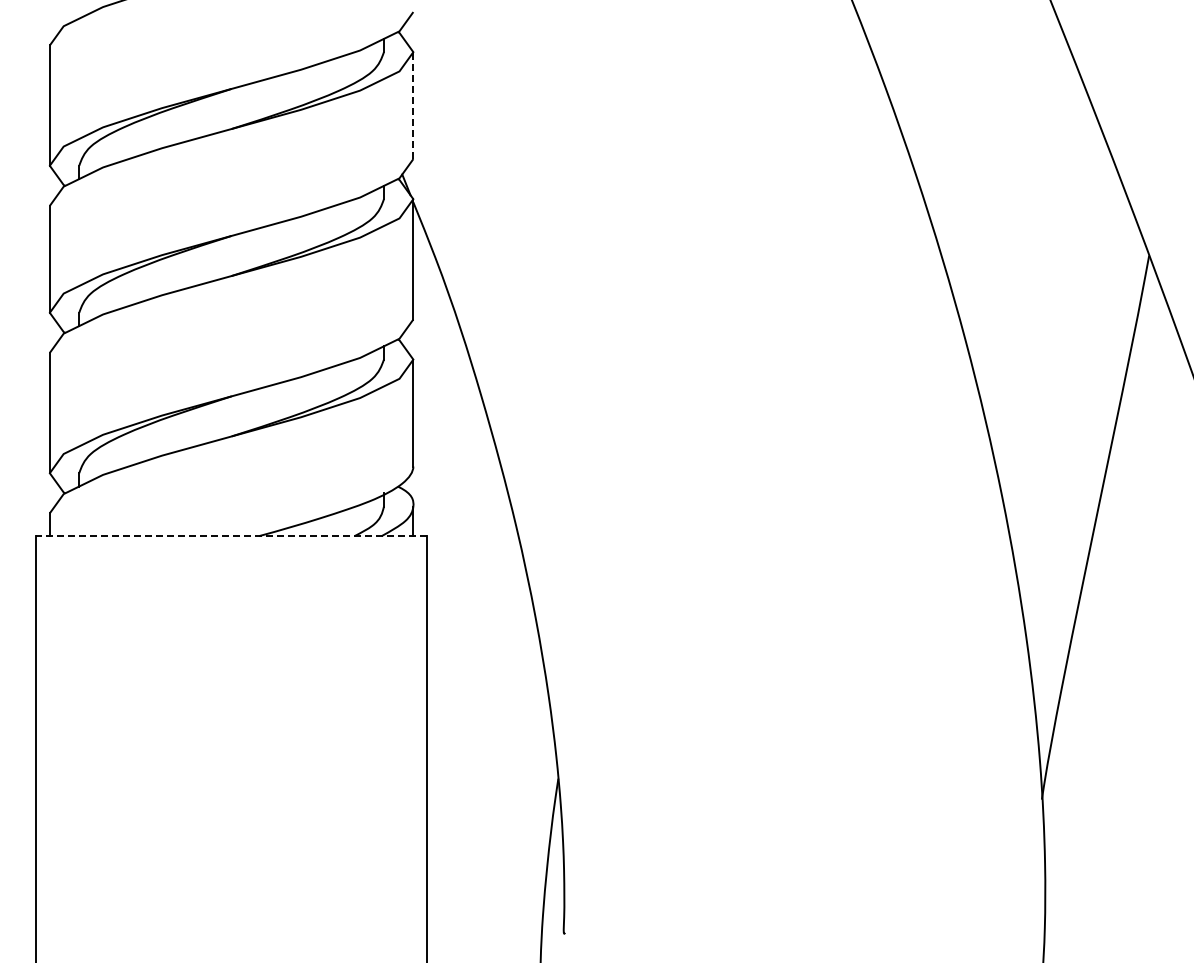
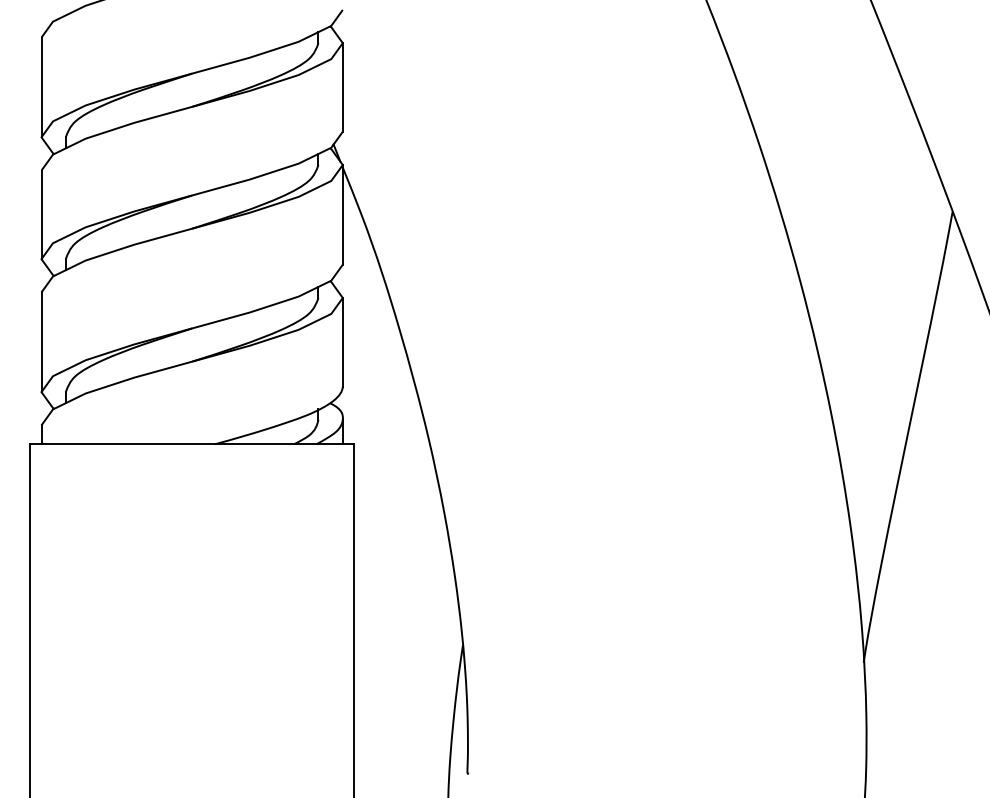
line: (413, 105) -> (342, 87), dashed -> solid
line: (231, 536) -> (192, 444), dashed -> solid

